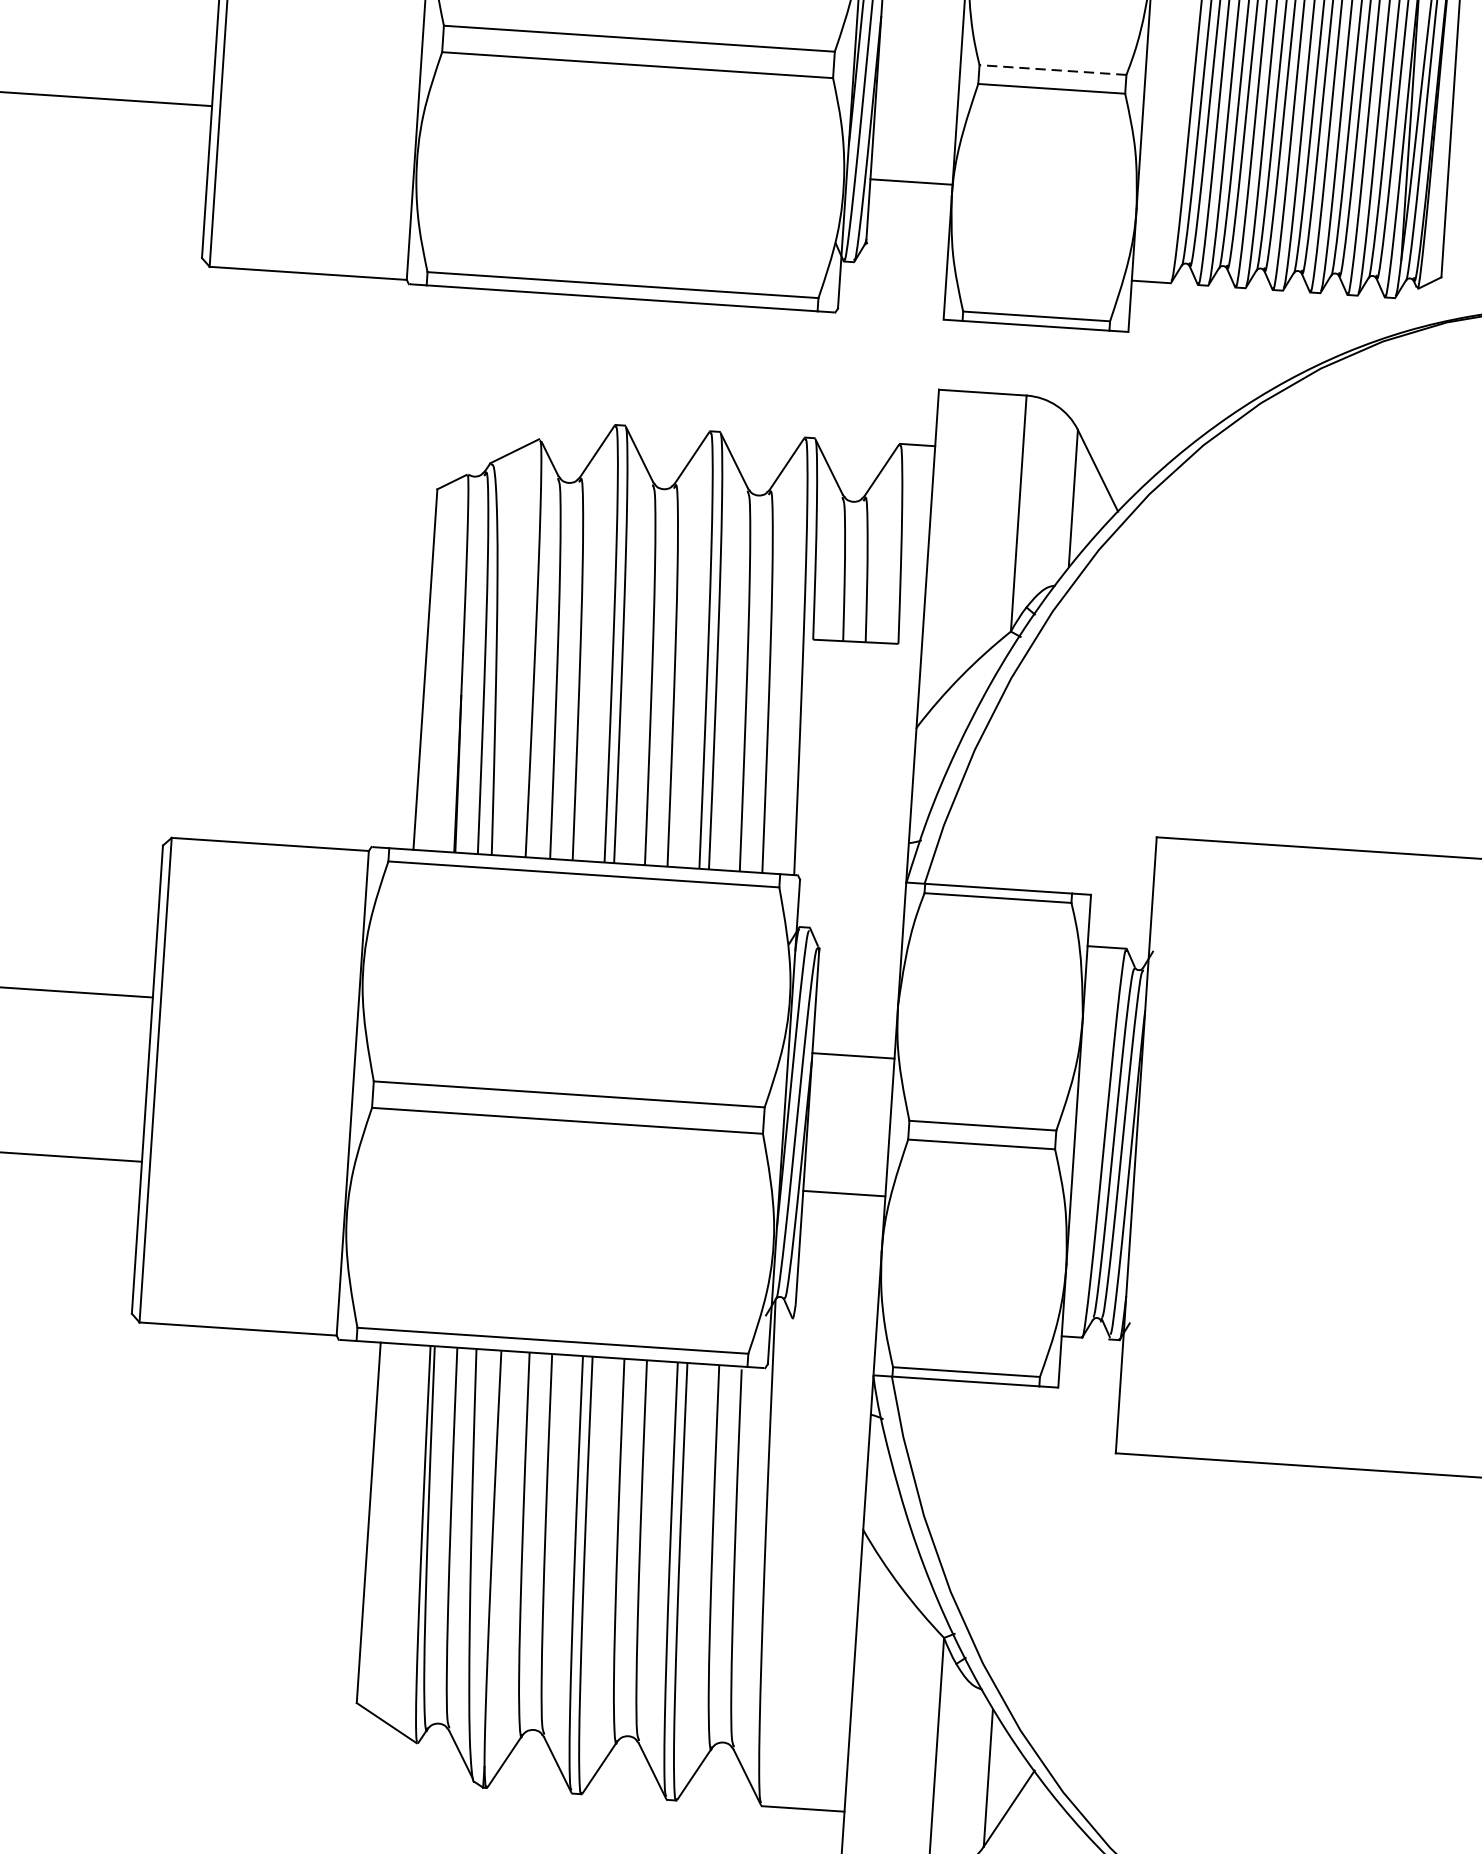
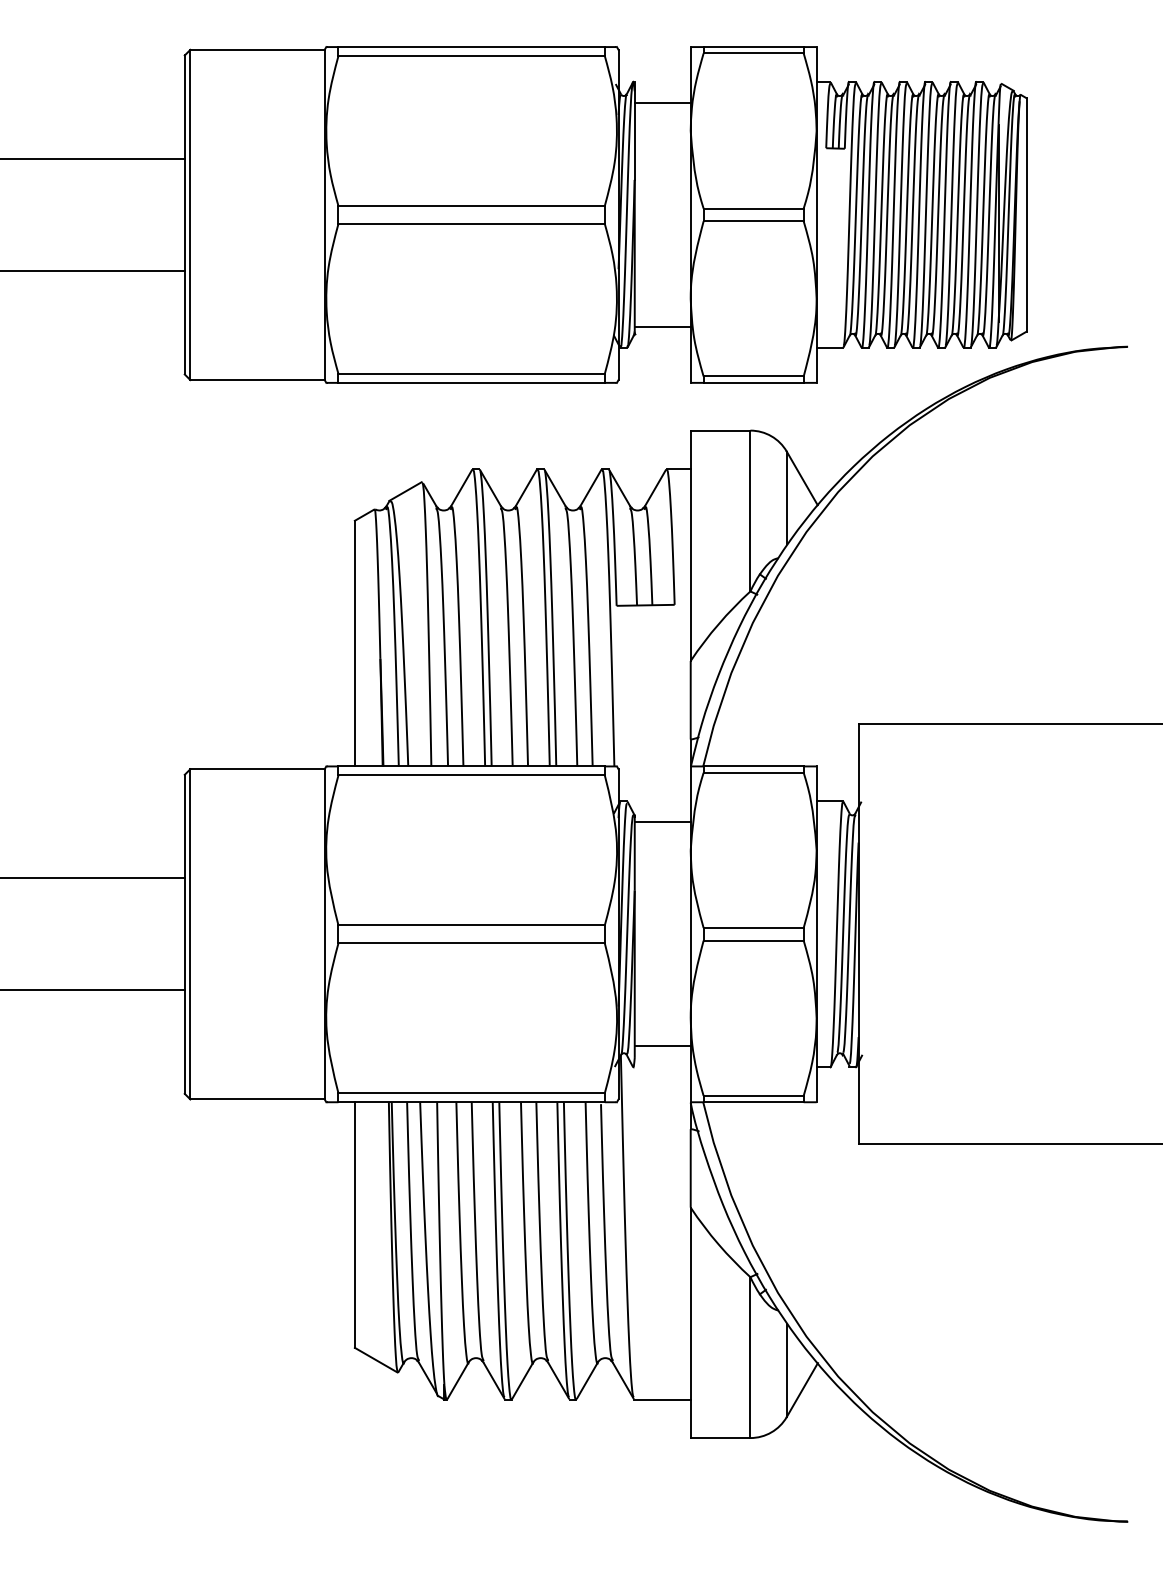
line: (1052, 69) -> (753, 208), dashed -> solid
line: (911, 181) -> (662, 326), moved
line: (853, 1056) -> (662, 822), moved
line: (843, 1193) -> (662, 1046), moved

